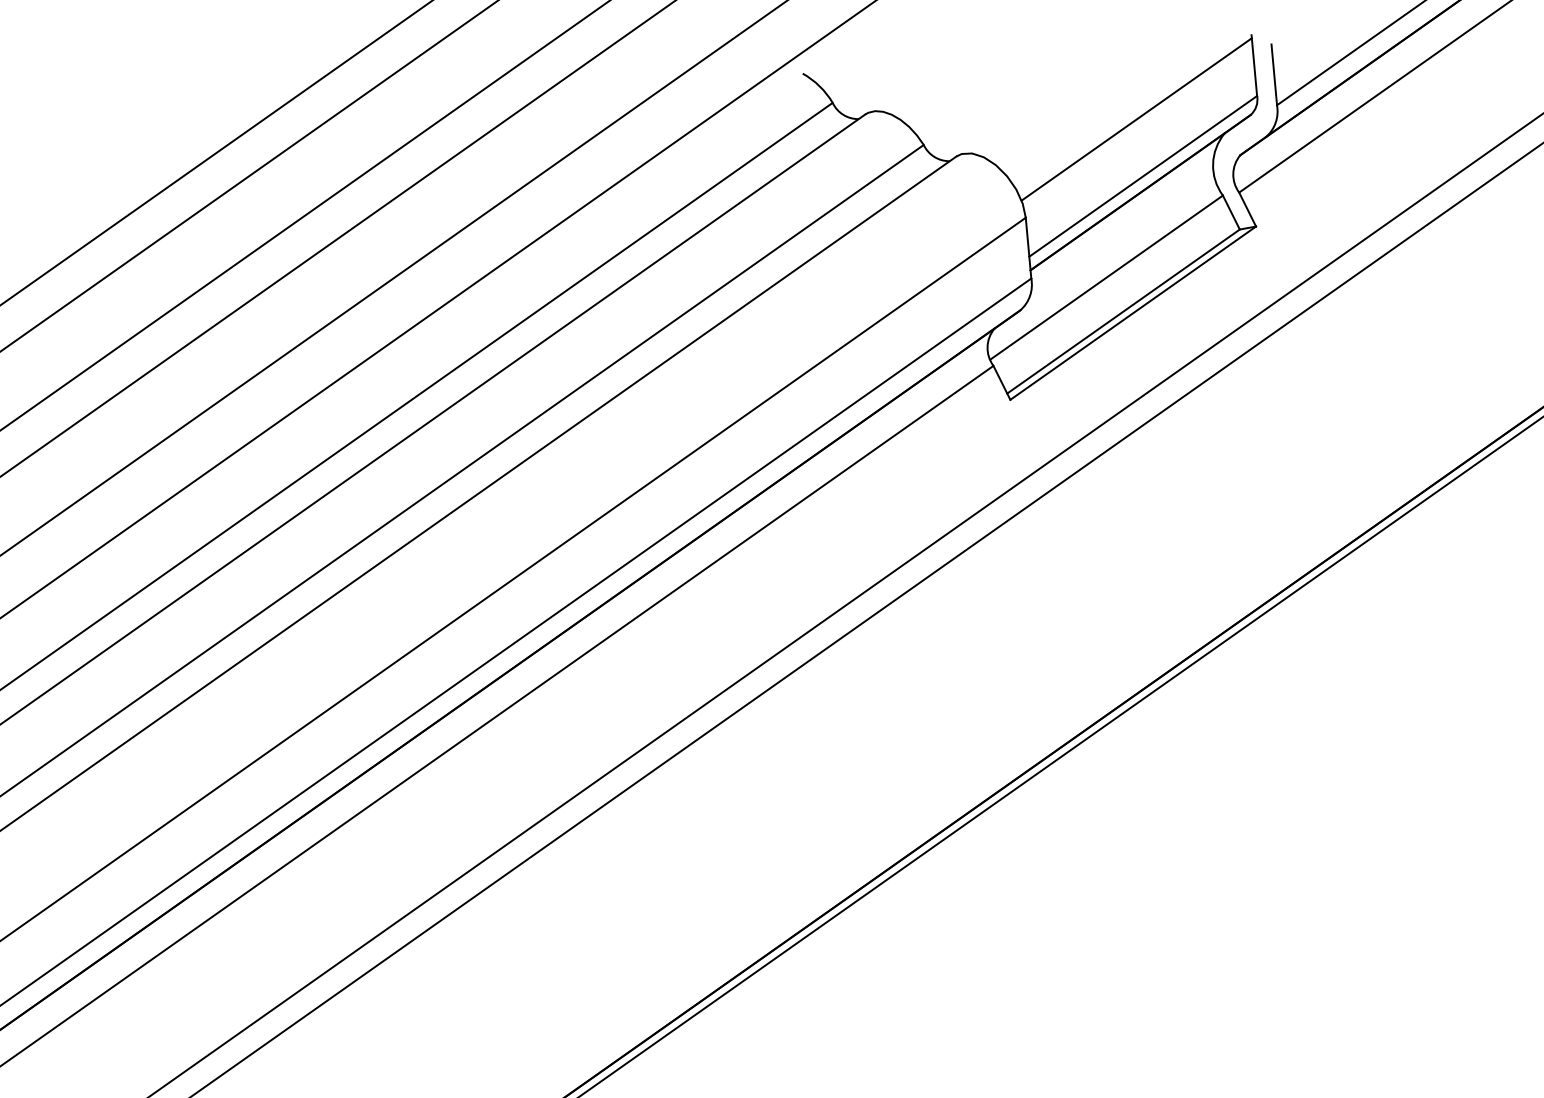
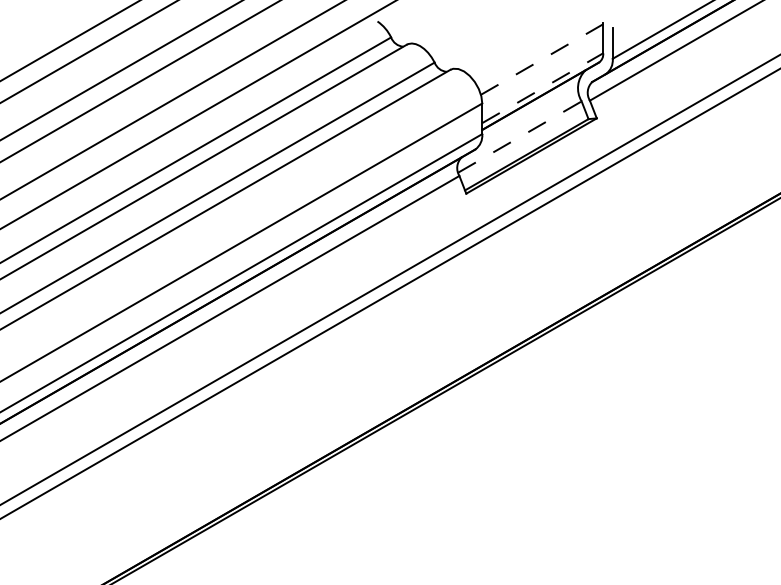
line: (1137, 119) -> (542, 59), solid -> dashed
line: (1142, 176) -> (542, 88), solid -> dashed
line: (1107, 276) -> (520, 136), solid -> dashed

